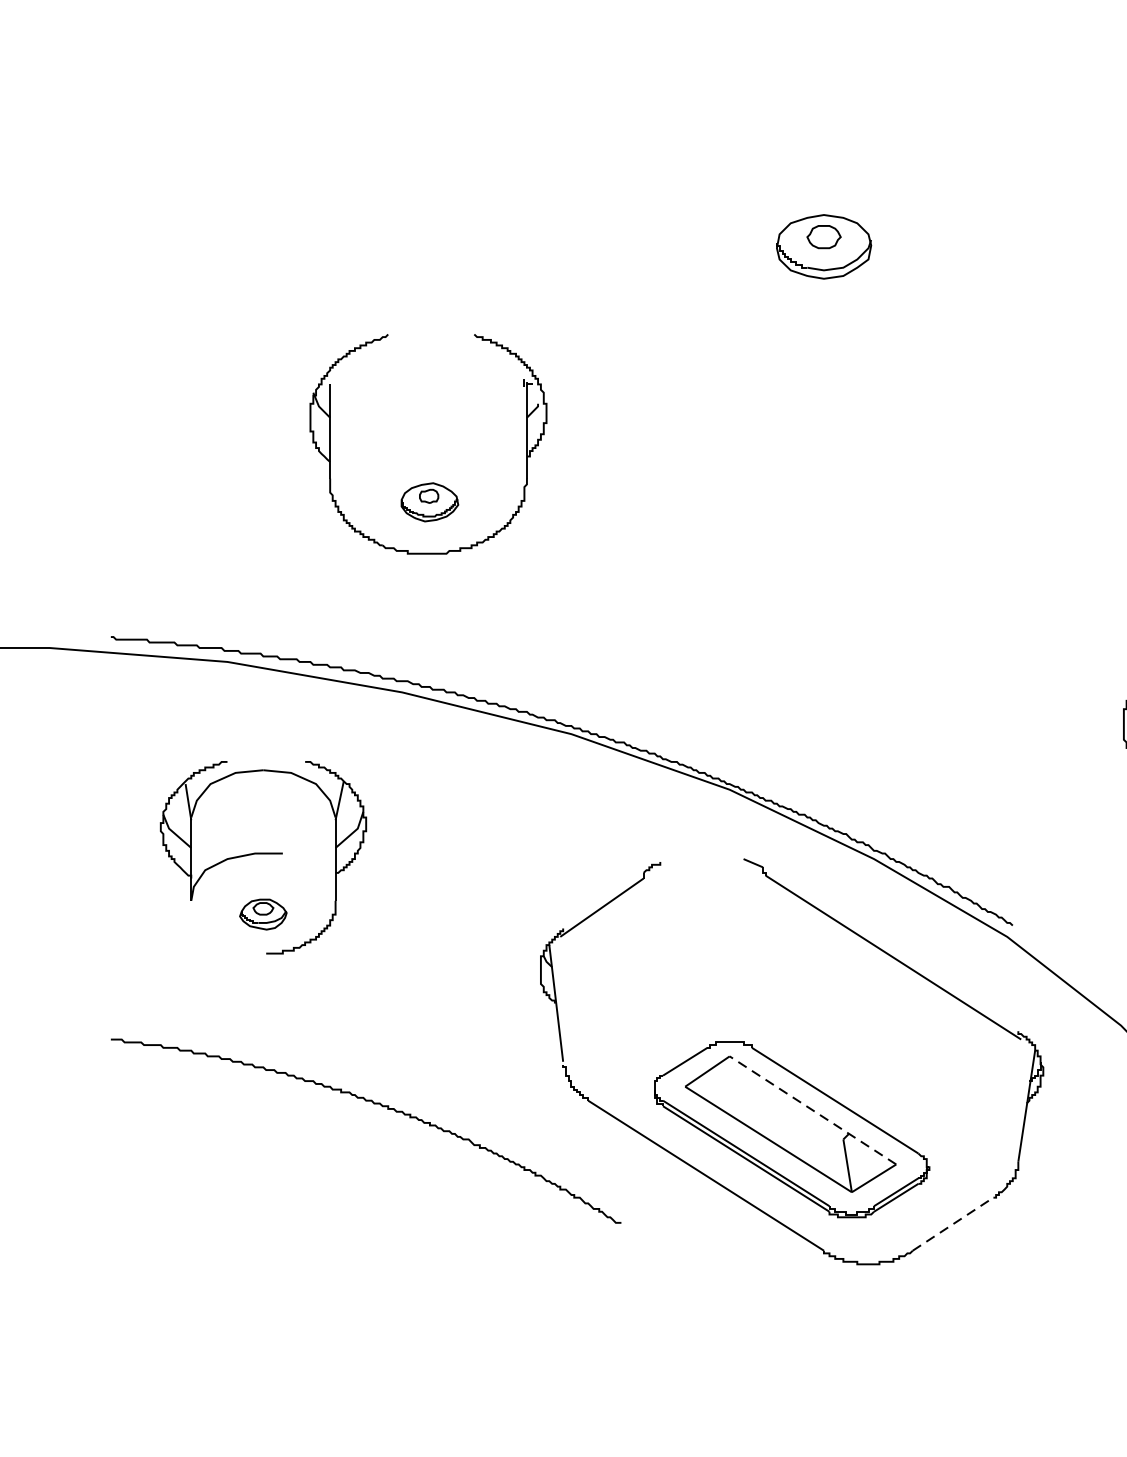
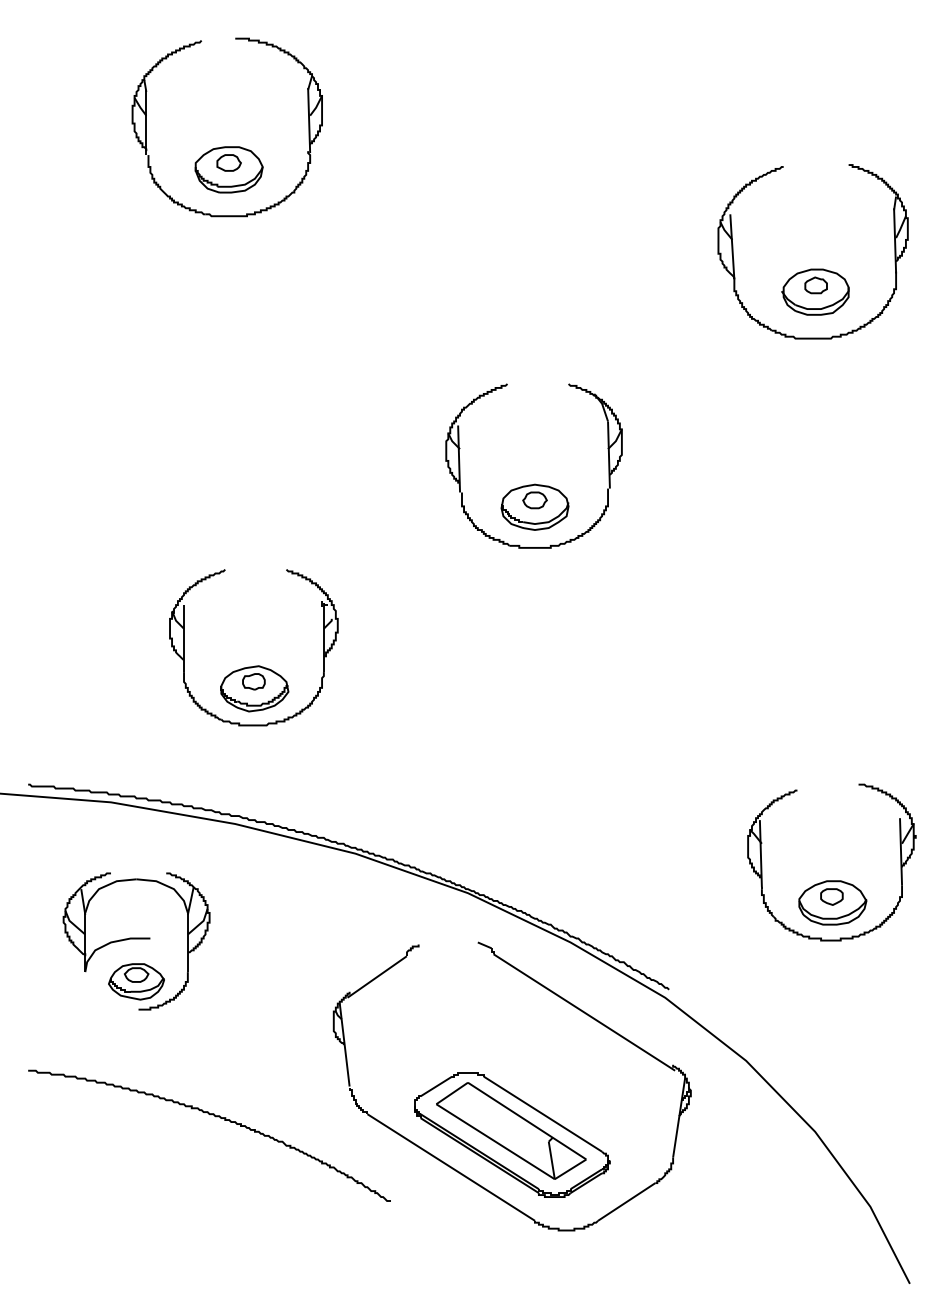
part: (719, 188) -> (460, 465), added
part: (429, 501) -> (254, 688), size x1.67
part: (263, 914) -> (136, 981), size x1.67
line: (813, 1110) -> (527, 1121), dashed -> solid
line: (954, 1223) -> (627, 1201), dashed -> solid

